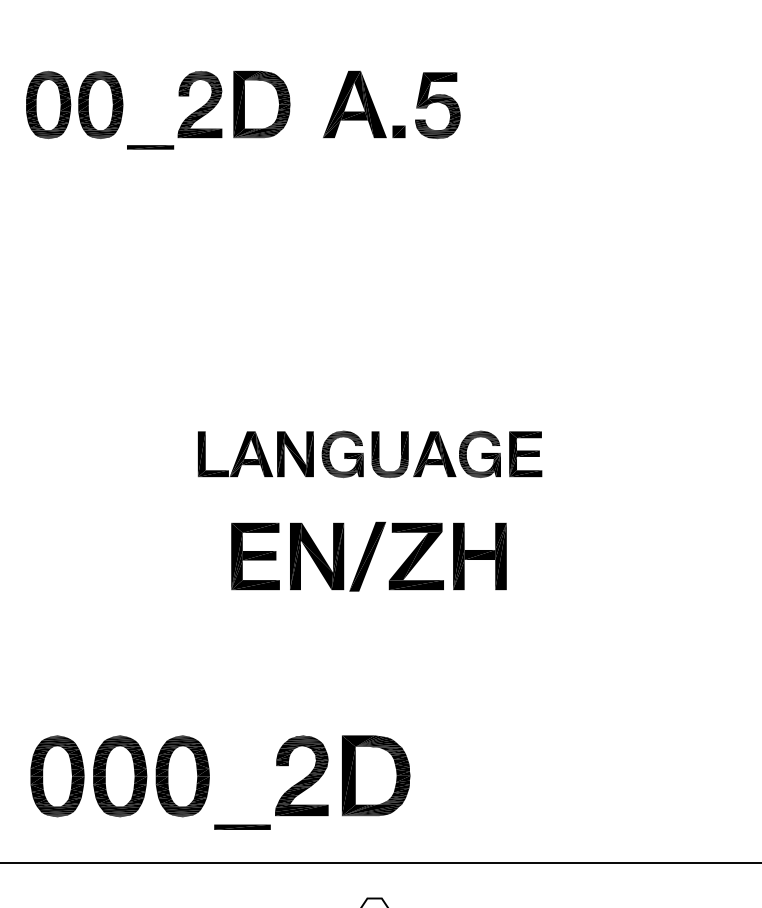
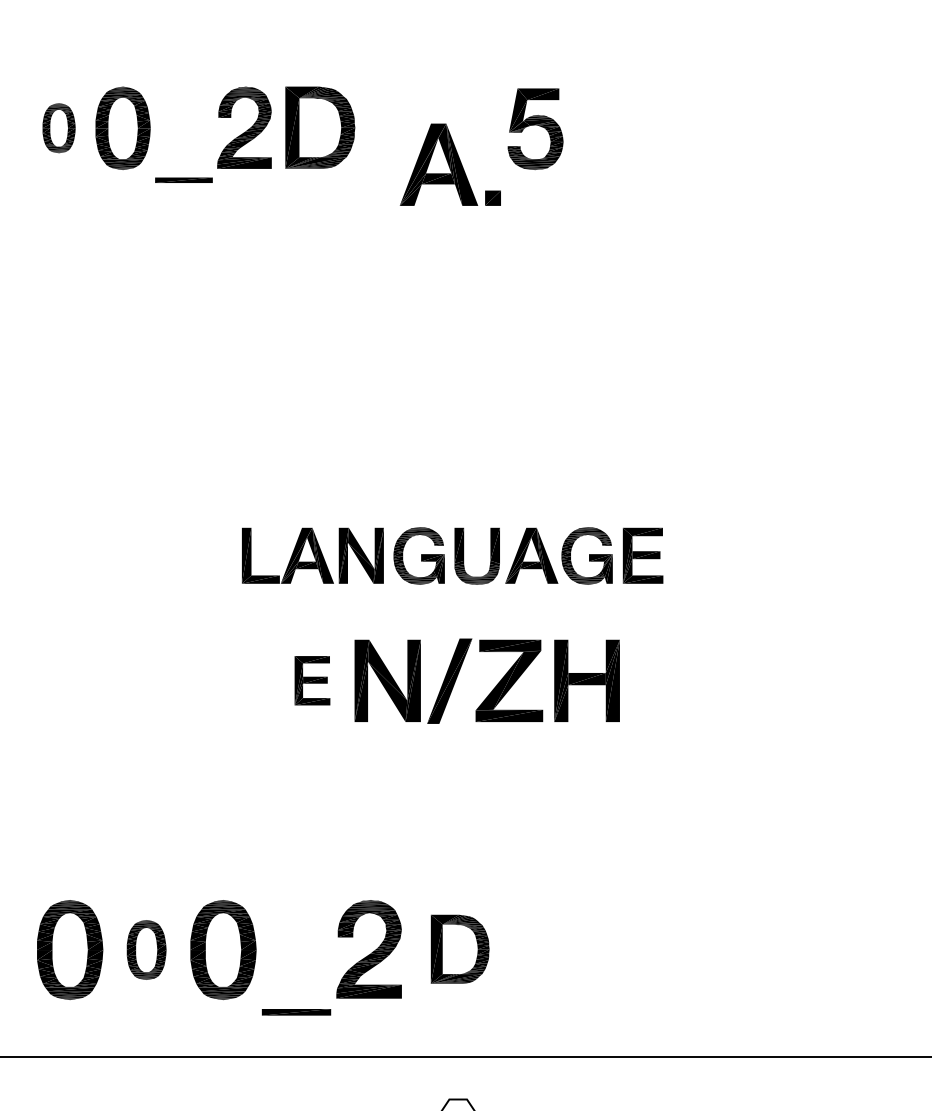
part: (48, 104) -> (58, 127), size x0.6
part: (363, 104) -> (449, 164), moved
part: (255, 556) -> (312, 680), size x0.6
part: (119, 775) -> (146, 949), size x0.6
part: (376, 775) -> (460, 949), size x0.7

